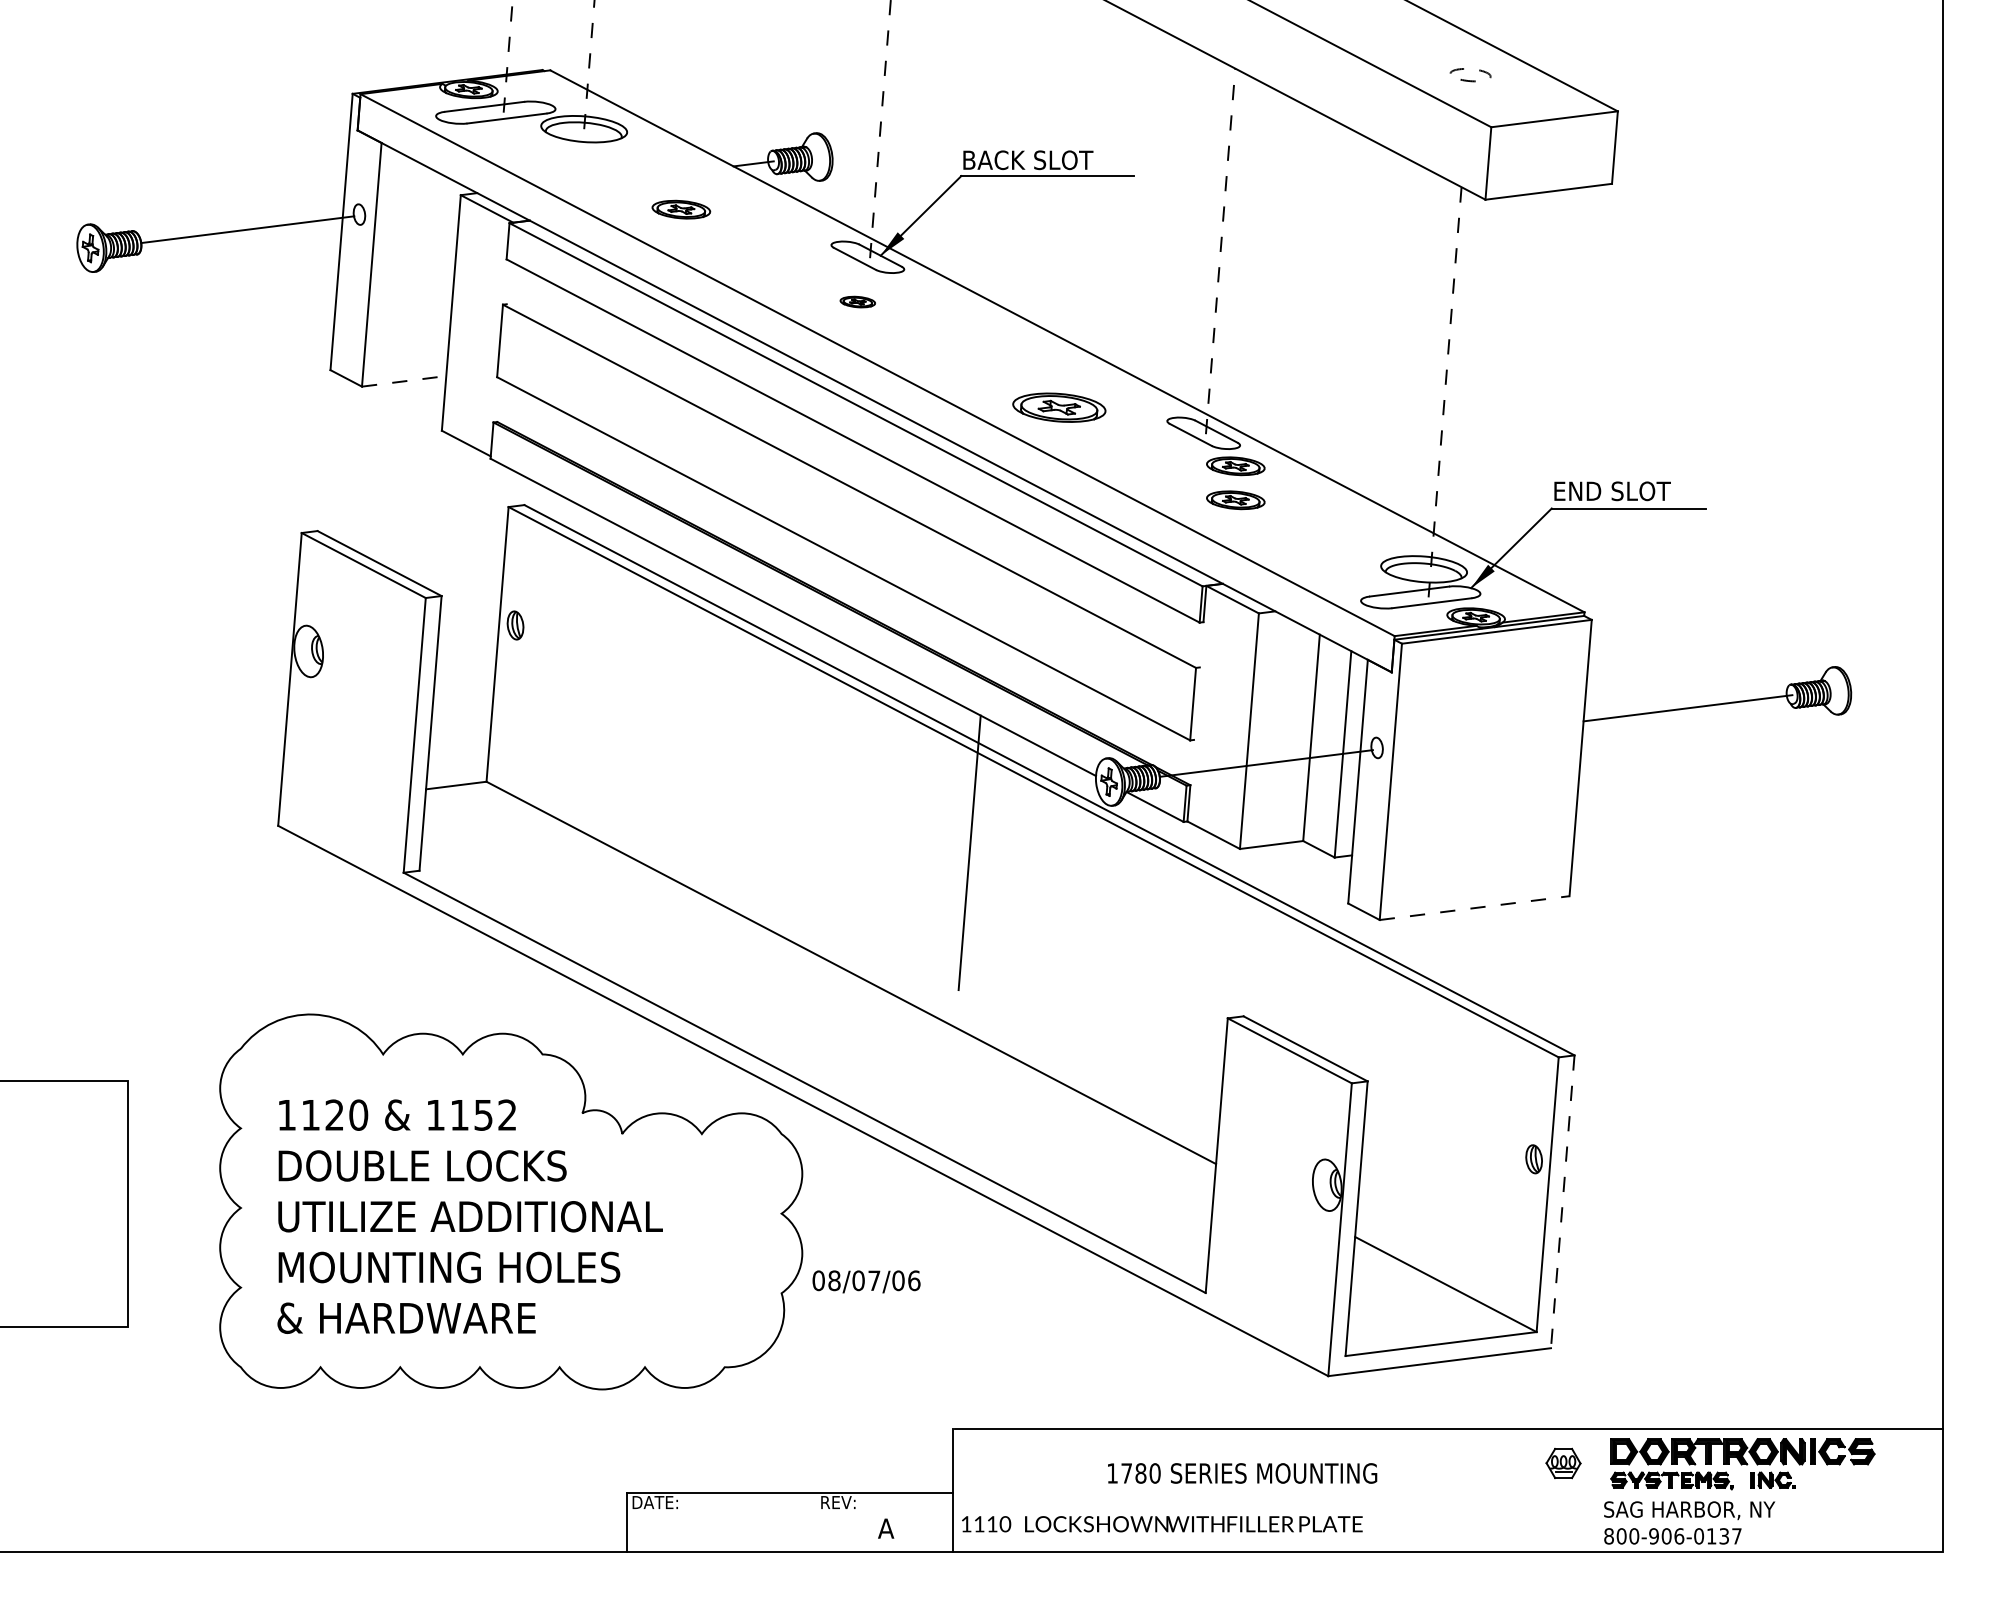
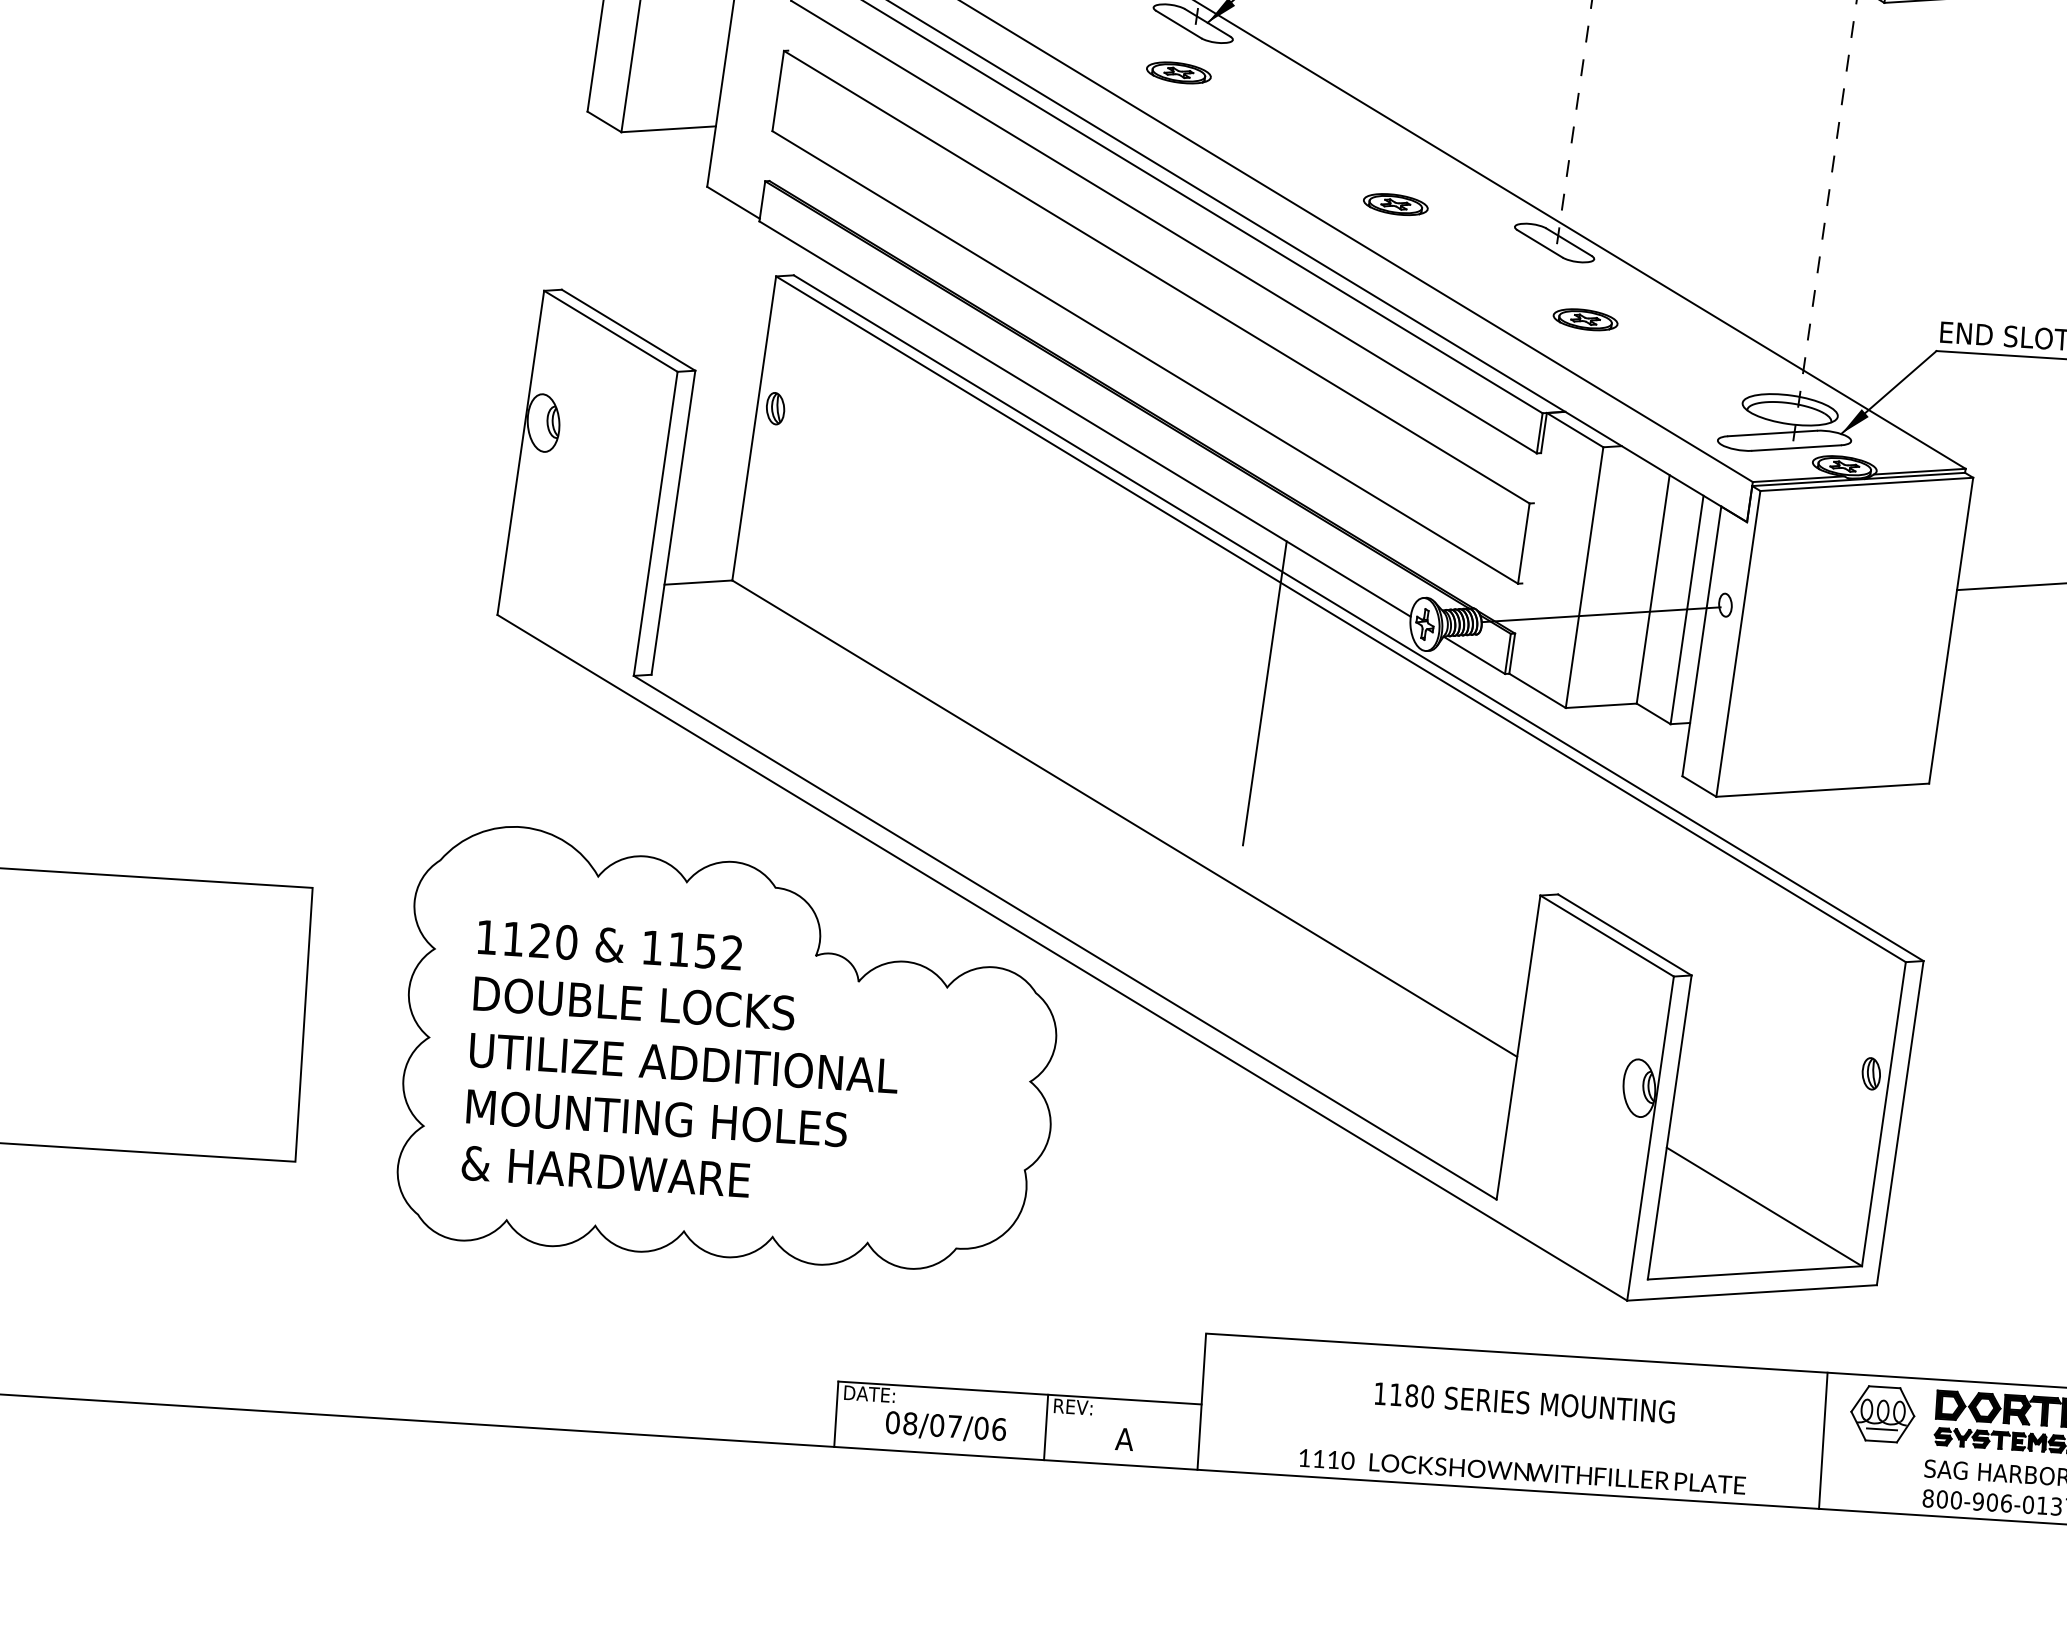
part: (857, 301) -> (1178, 72), size x1.67
line: (404, 381) -> (669, 129), dashed -> solid
part: (1059, 407) -> (1395, 204), size x0.62
part: (1235, 466) -> (1587, 282), removed
line: (1474, 908) -> (1822, 790), dashed -> solid
line: (1562, 1201) -> (1899, 1122), dashed -> solid
text: (866, 1281) -> (945, 1426), moved
part: (1563, 1463) -> (1882, 1414), size x1.67
text: (1126, 1473) -> (1395, 1394), 1780 -> 1180
line: (1511, 1490) -> (1822, 1440), added
line: (815, 1522) -> (1046, 1427), added
text: (1162, 1524) -> (1522, 1472), moved

